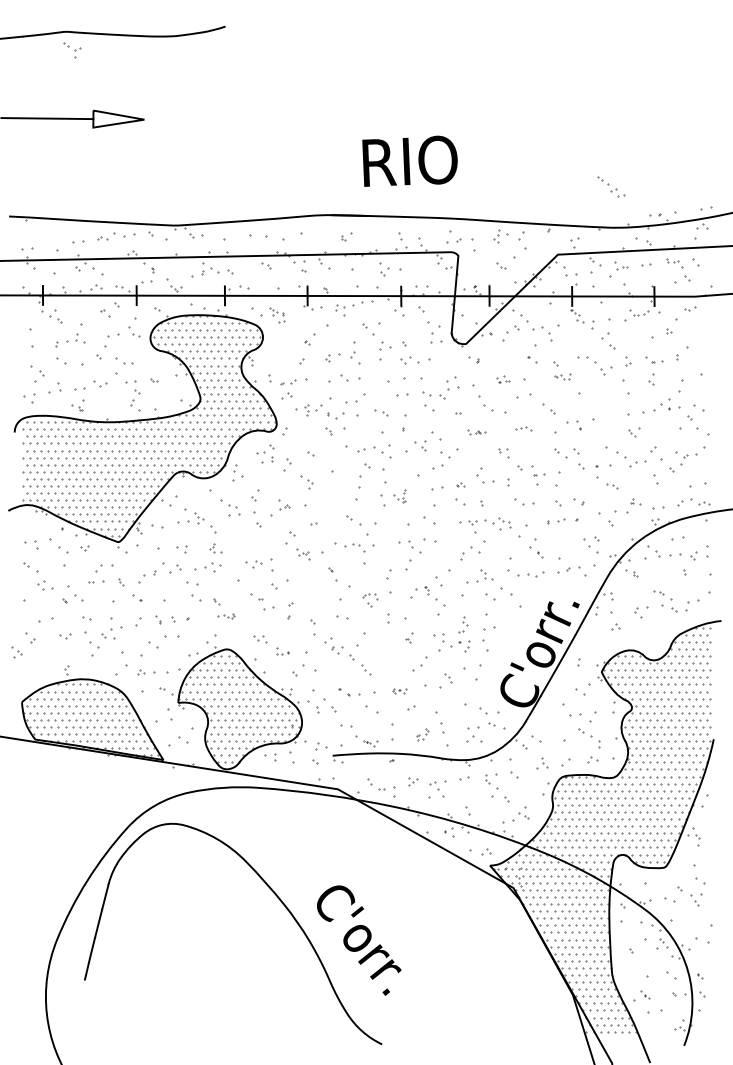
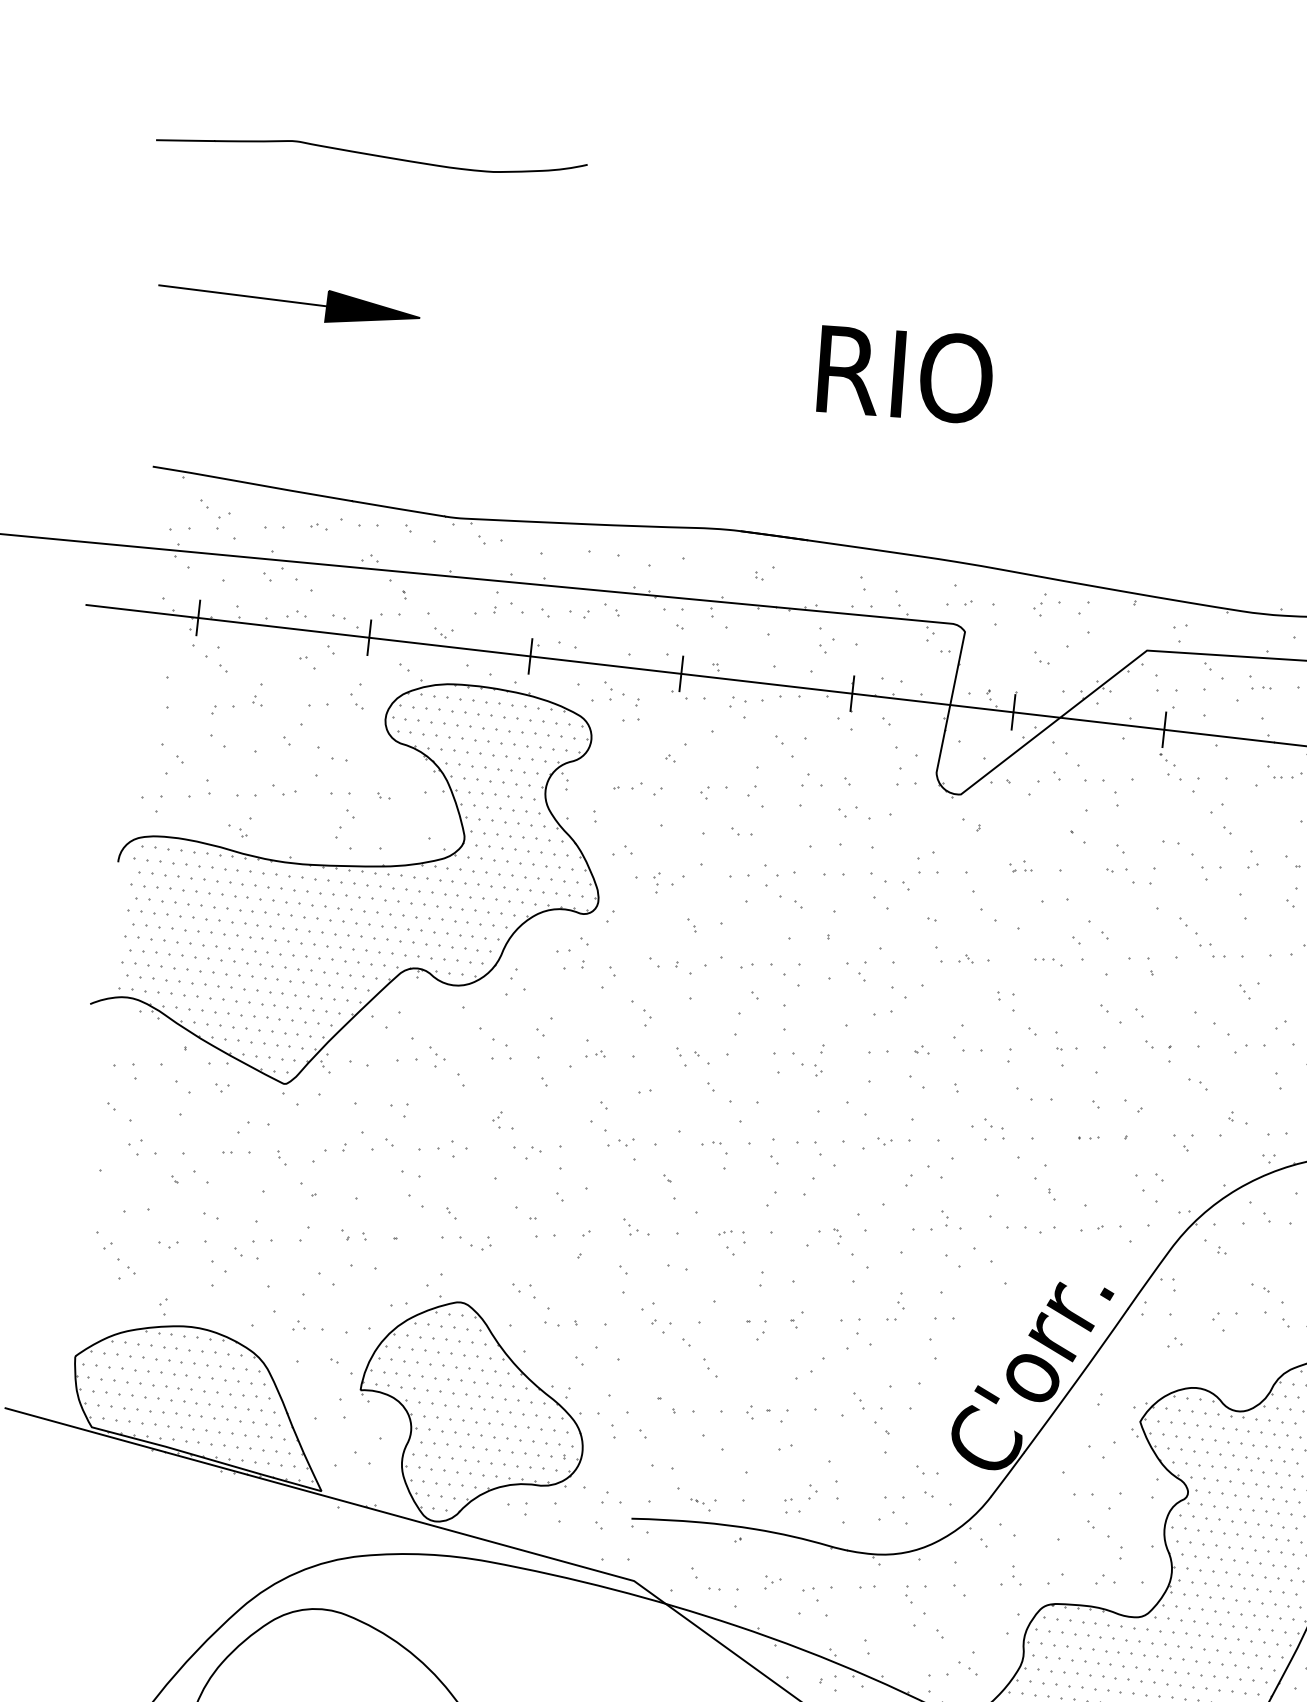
part: (72, 50) -> (214, 516), moved
fill: (118, 118) -> (372, 310), added
text: (409, 160) -> (904, 372), moved
part: (611, 186) -> (1202, 937), moved
part: (248, 269) -> (578, 613), added
part: (277, 315) -> (622, 703), size x1.43
part: (133, 327) -> (356, 695), size x0.71
part: (80, 333) -> (258, 695), size x0.62
part: (562, 376) -> (1130, 873), size x1.67
part: (349, 377) -> (740, 831), size x0.62
part: (288, 382) -> (627, 787), moved
part: (374, 400) -> (781, 878), added
part: (335, 415) -> (690, 968), moved
part: (539, 419) -> (1079, 947), added
part: (476, 431) -> (961, 956), size x1.67
part: (588, 470) -> (1157, 1051), size x0.71
part: (399, 496) -> (807, 1059), size x1.43
part: (337, 502) -> (692, 1057), added
part: (607, 518) -> (1182, 1142), size x0.62
part: (477, 522) -> (894, 1143), moved
part: (556, 522) -> (1088, 1139), size x0.62
part: (215, 548) -> (502, 1120), moved
part: (387, 548) -> (774, 1151), added
part: (354, 553) -> (713, 1153), size x0.71
part: (303, 554) -> (620, 1145), size x1.43
part: (317, 598) -> (636, 1228), added
part: (226, 615) -> (466, 1240), size x1.67
part: (165, 620) -> (354, 1236), size x0.71
part: (464, 646) -> (756, 1330), moved
part: (282, 651) -> (561, 1317), size x1.43
part: (16, 652) -> (124, 1269), moved
part: (462, 687) -> (882, 1421), added
part: (399, 690) -> (767, 1413), size x1.67
part: (489, 711) -> (927, 1470), size x0.62
part: (423, 734) -> (801, 1498), size x1.43

